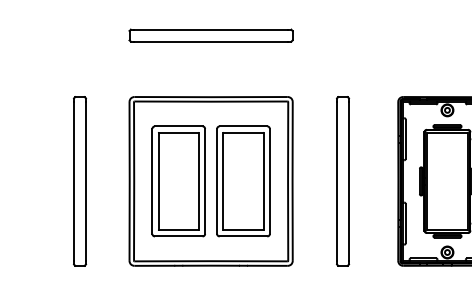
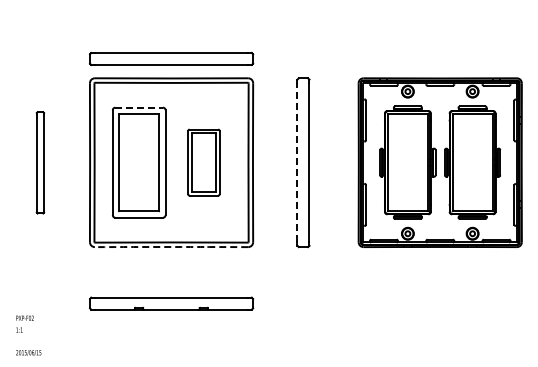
part: (211, 35) -> (171, 58), moved
line: (179, 126) -> (139, 107), solid -> dashed
part: (80, 181) -> (40, 162), size x0.6
part: (243, 181) -> (203, 162), size x0.6
line: (337, 181) -> (297, 162), solid -> dashed
arc: (211, 266) -> (171, 247), solid -> dashed

